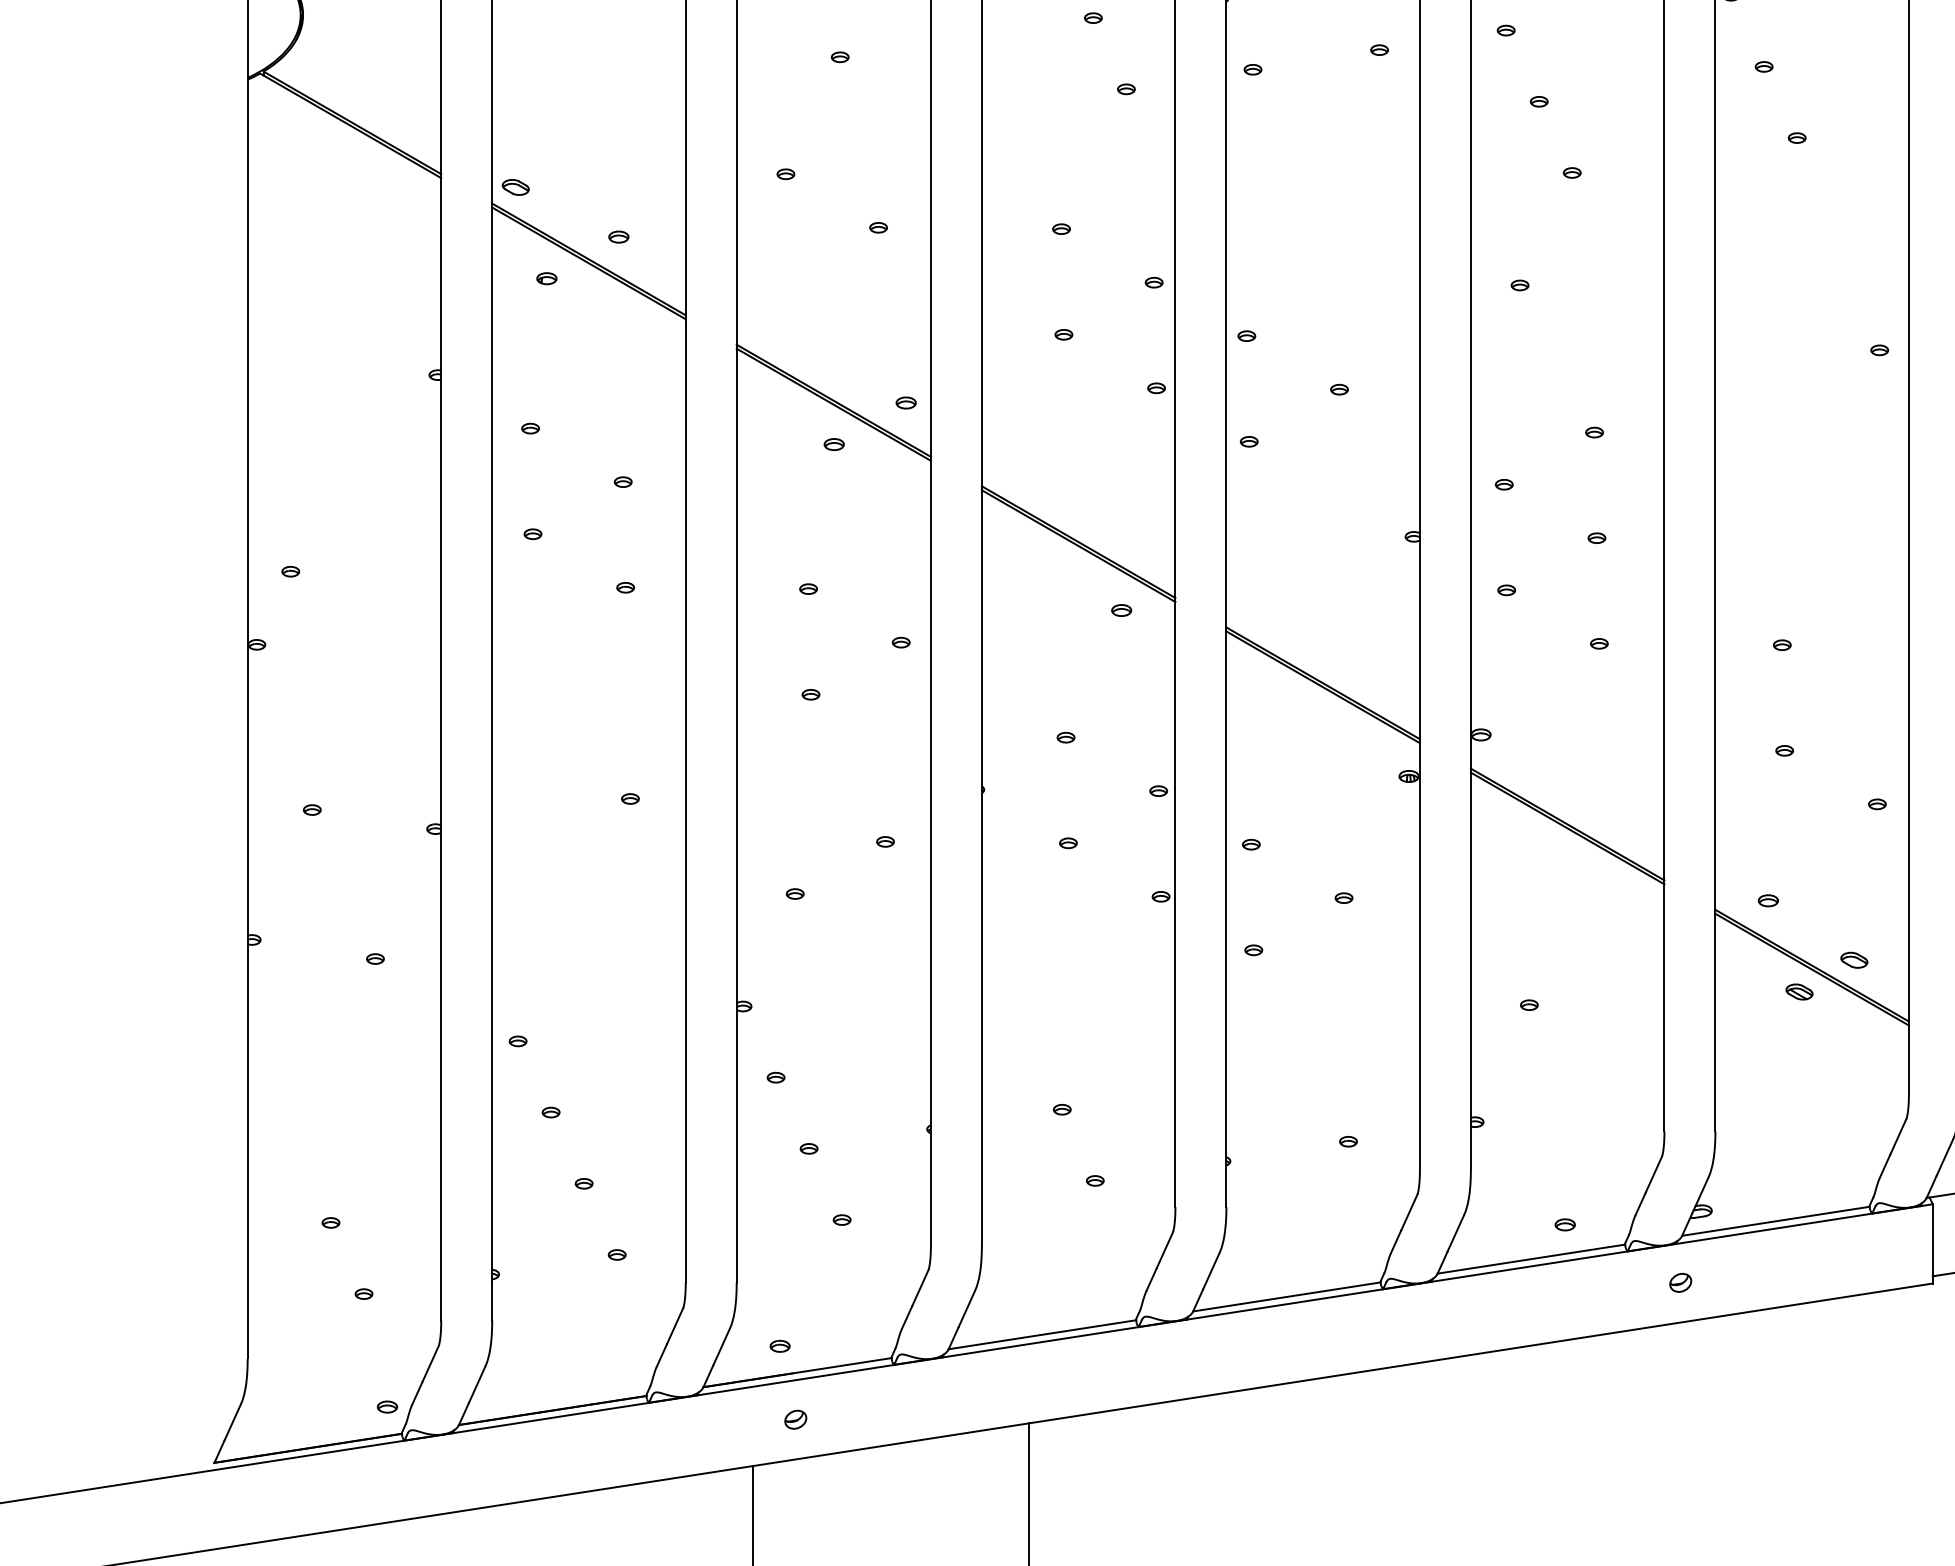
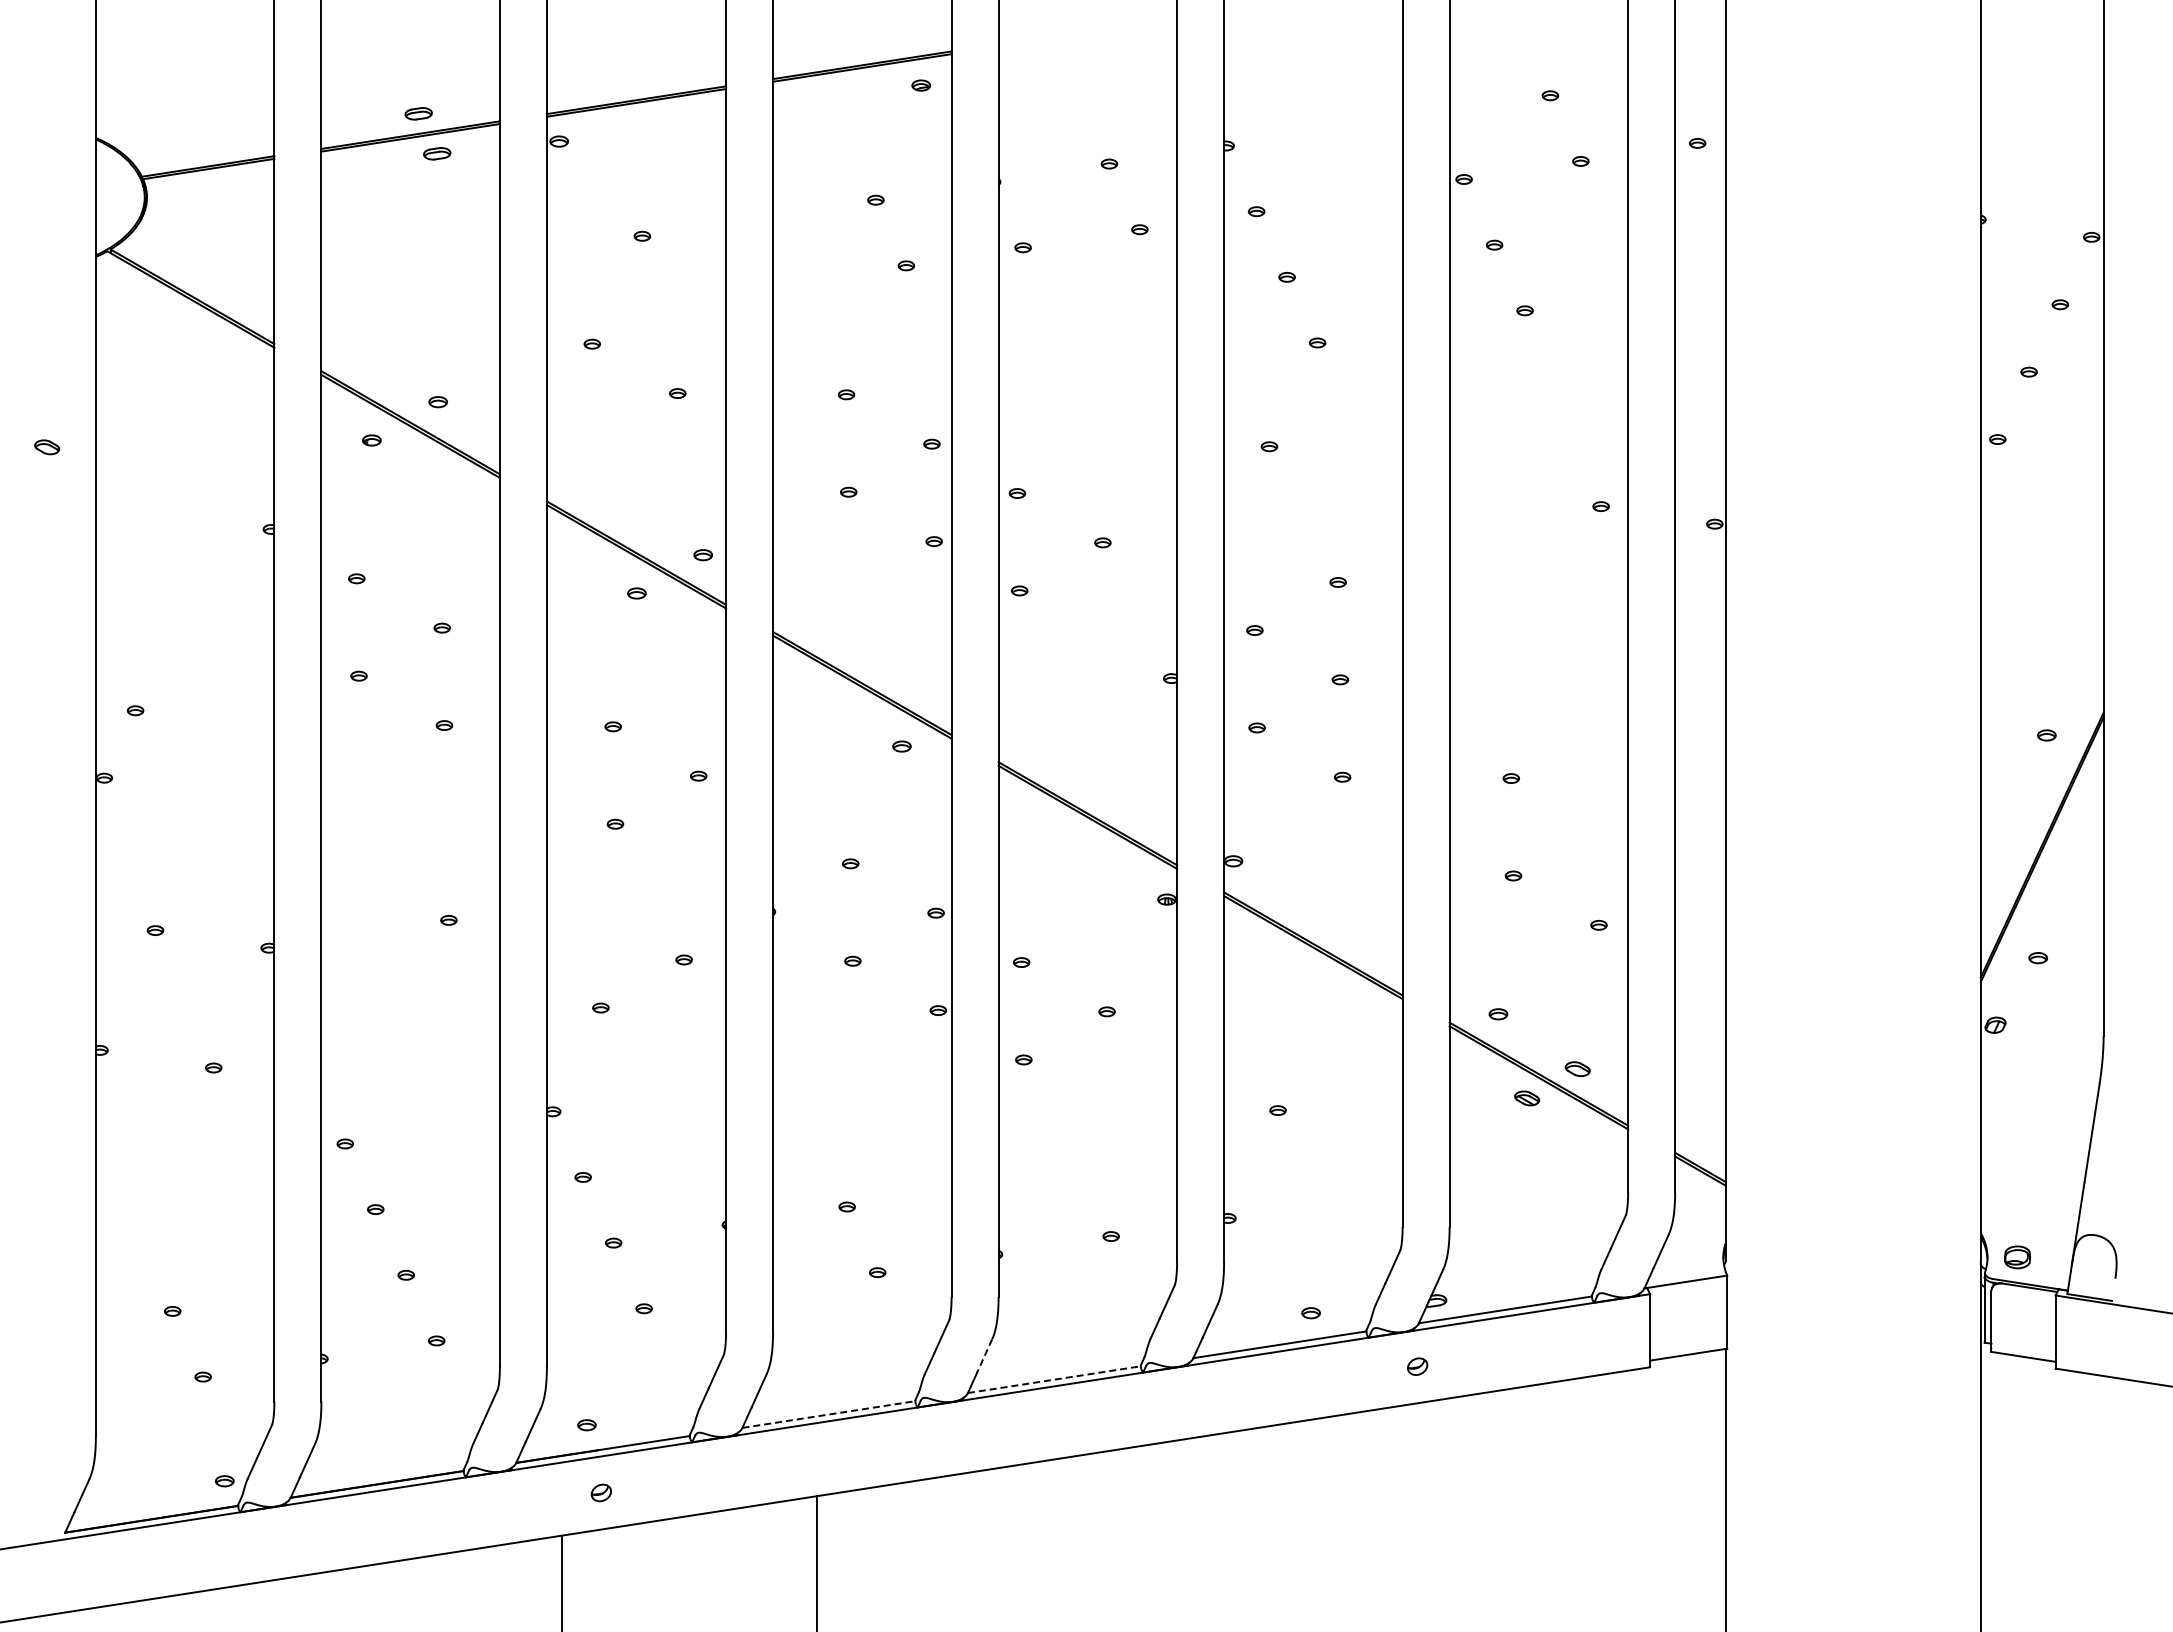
part: (516, 187) -> (47, 447), moved
line: (1211, 1271) -> (984, 1356), solid -> dashed
line: (1287, 1296) -> (1054, 1379), solid -> dashed
line: (1041, 1334) -> (828, 1414), solid -> dashed

